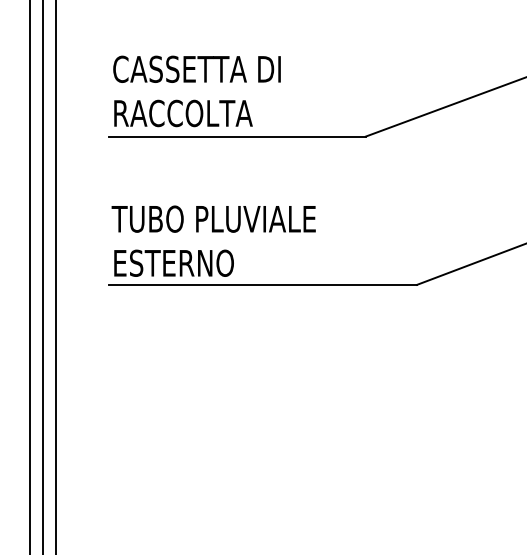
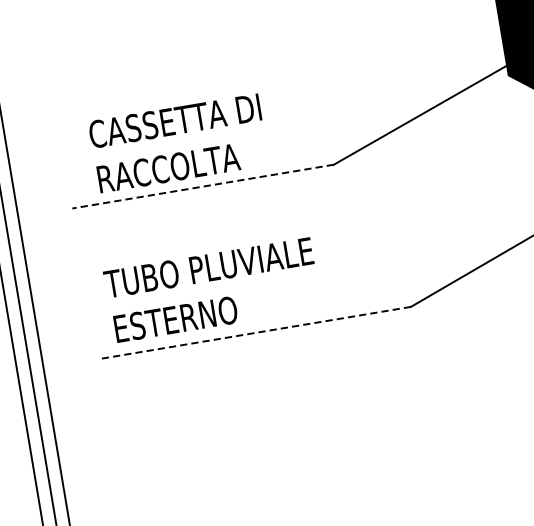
text: (196, 91) -> (178, 143), moved
line: (237, 136) -> (203, 186), solid -> dashed
text: (213, 240) -> (212, 289), moved
line: (263, 284) -> (254, 332), solid -> dashed

